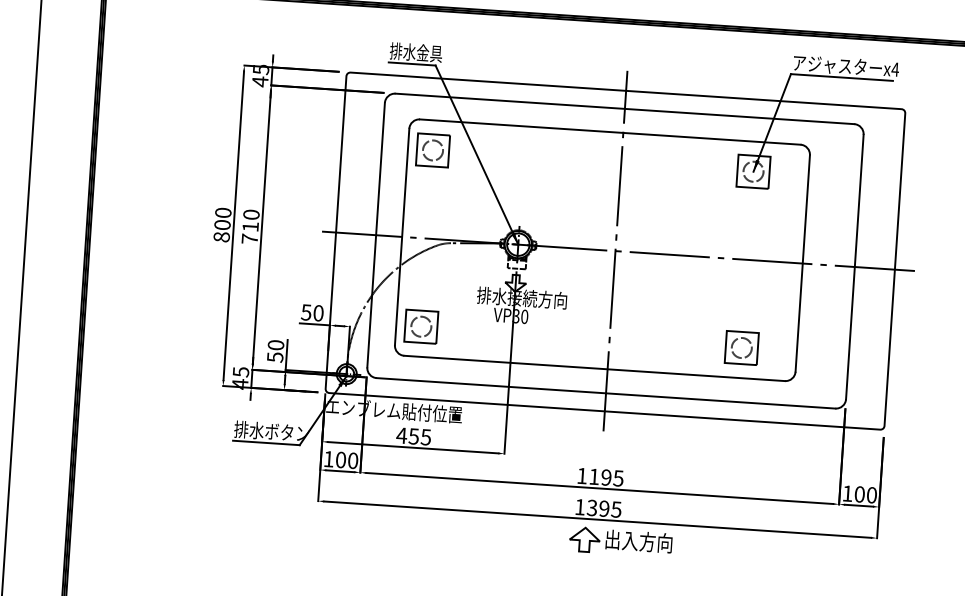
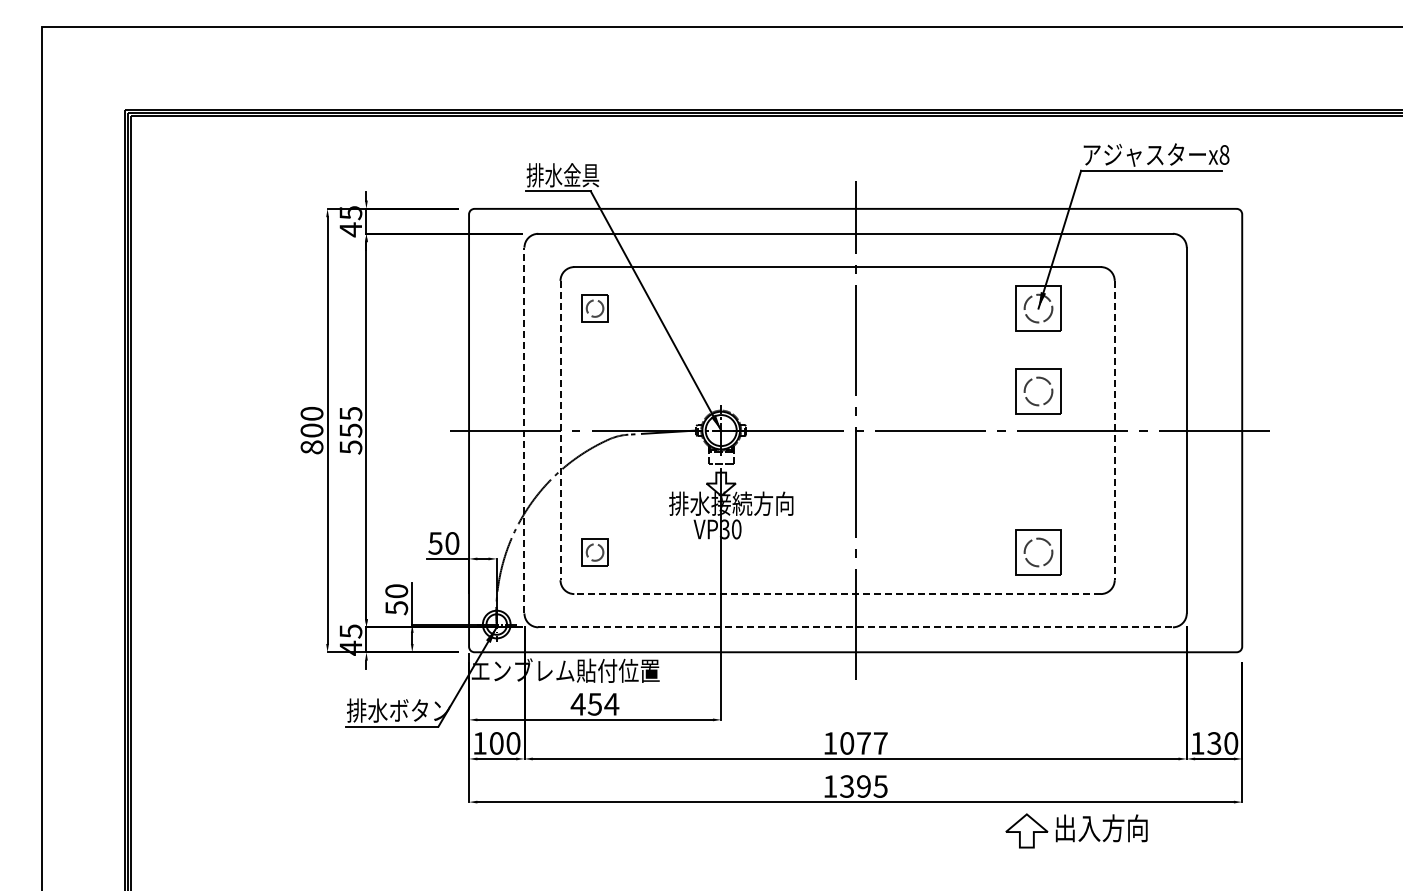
text: (895, 69) -> (1224, 154), x4 -> x8
part: (432, 150) -> (594, 308), size x0.6
text: (250, 226) -> (350, 430), 710 -> 555
part: (749, 231) -> (1038, 391), added
line: (376, 235) -> (524, 430), solid -> dashed
line: (402, 236) -> (560, 430), solid -> dashed
line: (802, 263) -> (1114, 430), solid -> dashed
part: (420, 326) -> (594, 552), size x0.6
line: (594, 368) -> (837, 594), solid -> dashed
line: (606, 393) -> (856, 627), solid -> dashed
text: (425, 437) -> (611, 704), 455 -> 454
text: (606, 477) -> (863, 743), 1195 -> 1077
text: (859, 494) -> (1214, 743), 100 -> 130
part: (620, 541) -> (1076, 830), moved

